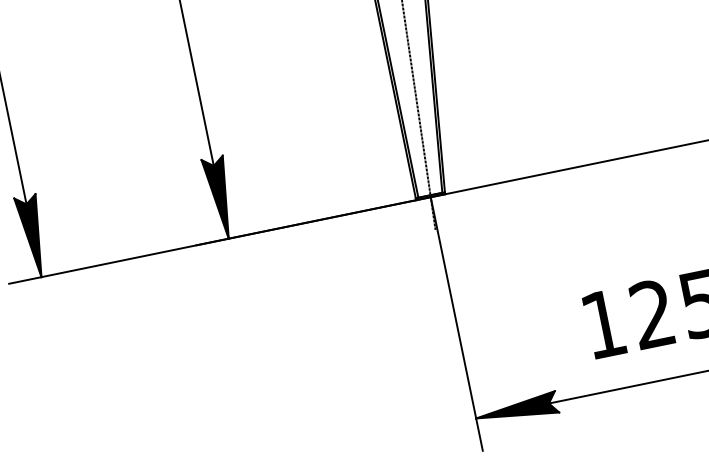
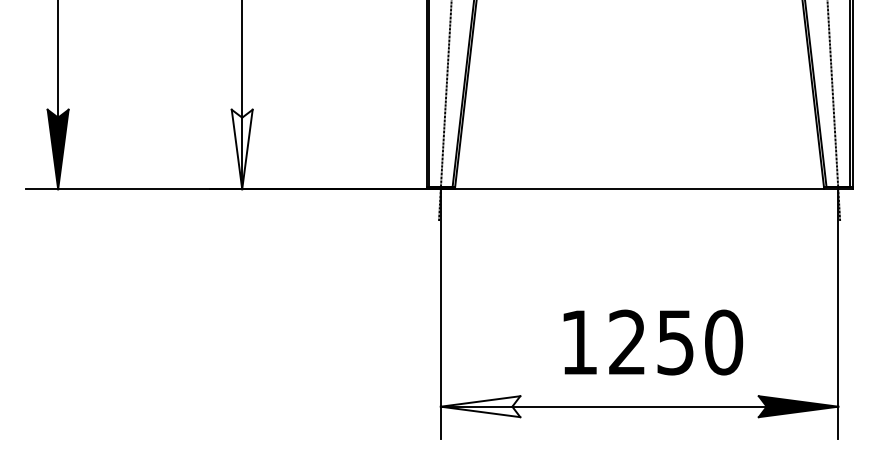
fill: (219, 198) -> (241, 149), removed
fill: (516, 409) -> (480, 406), removed

